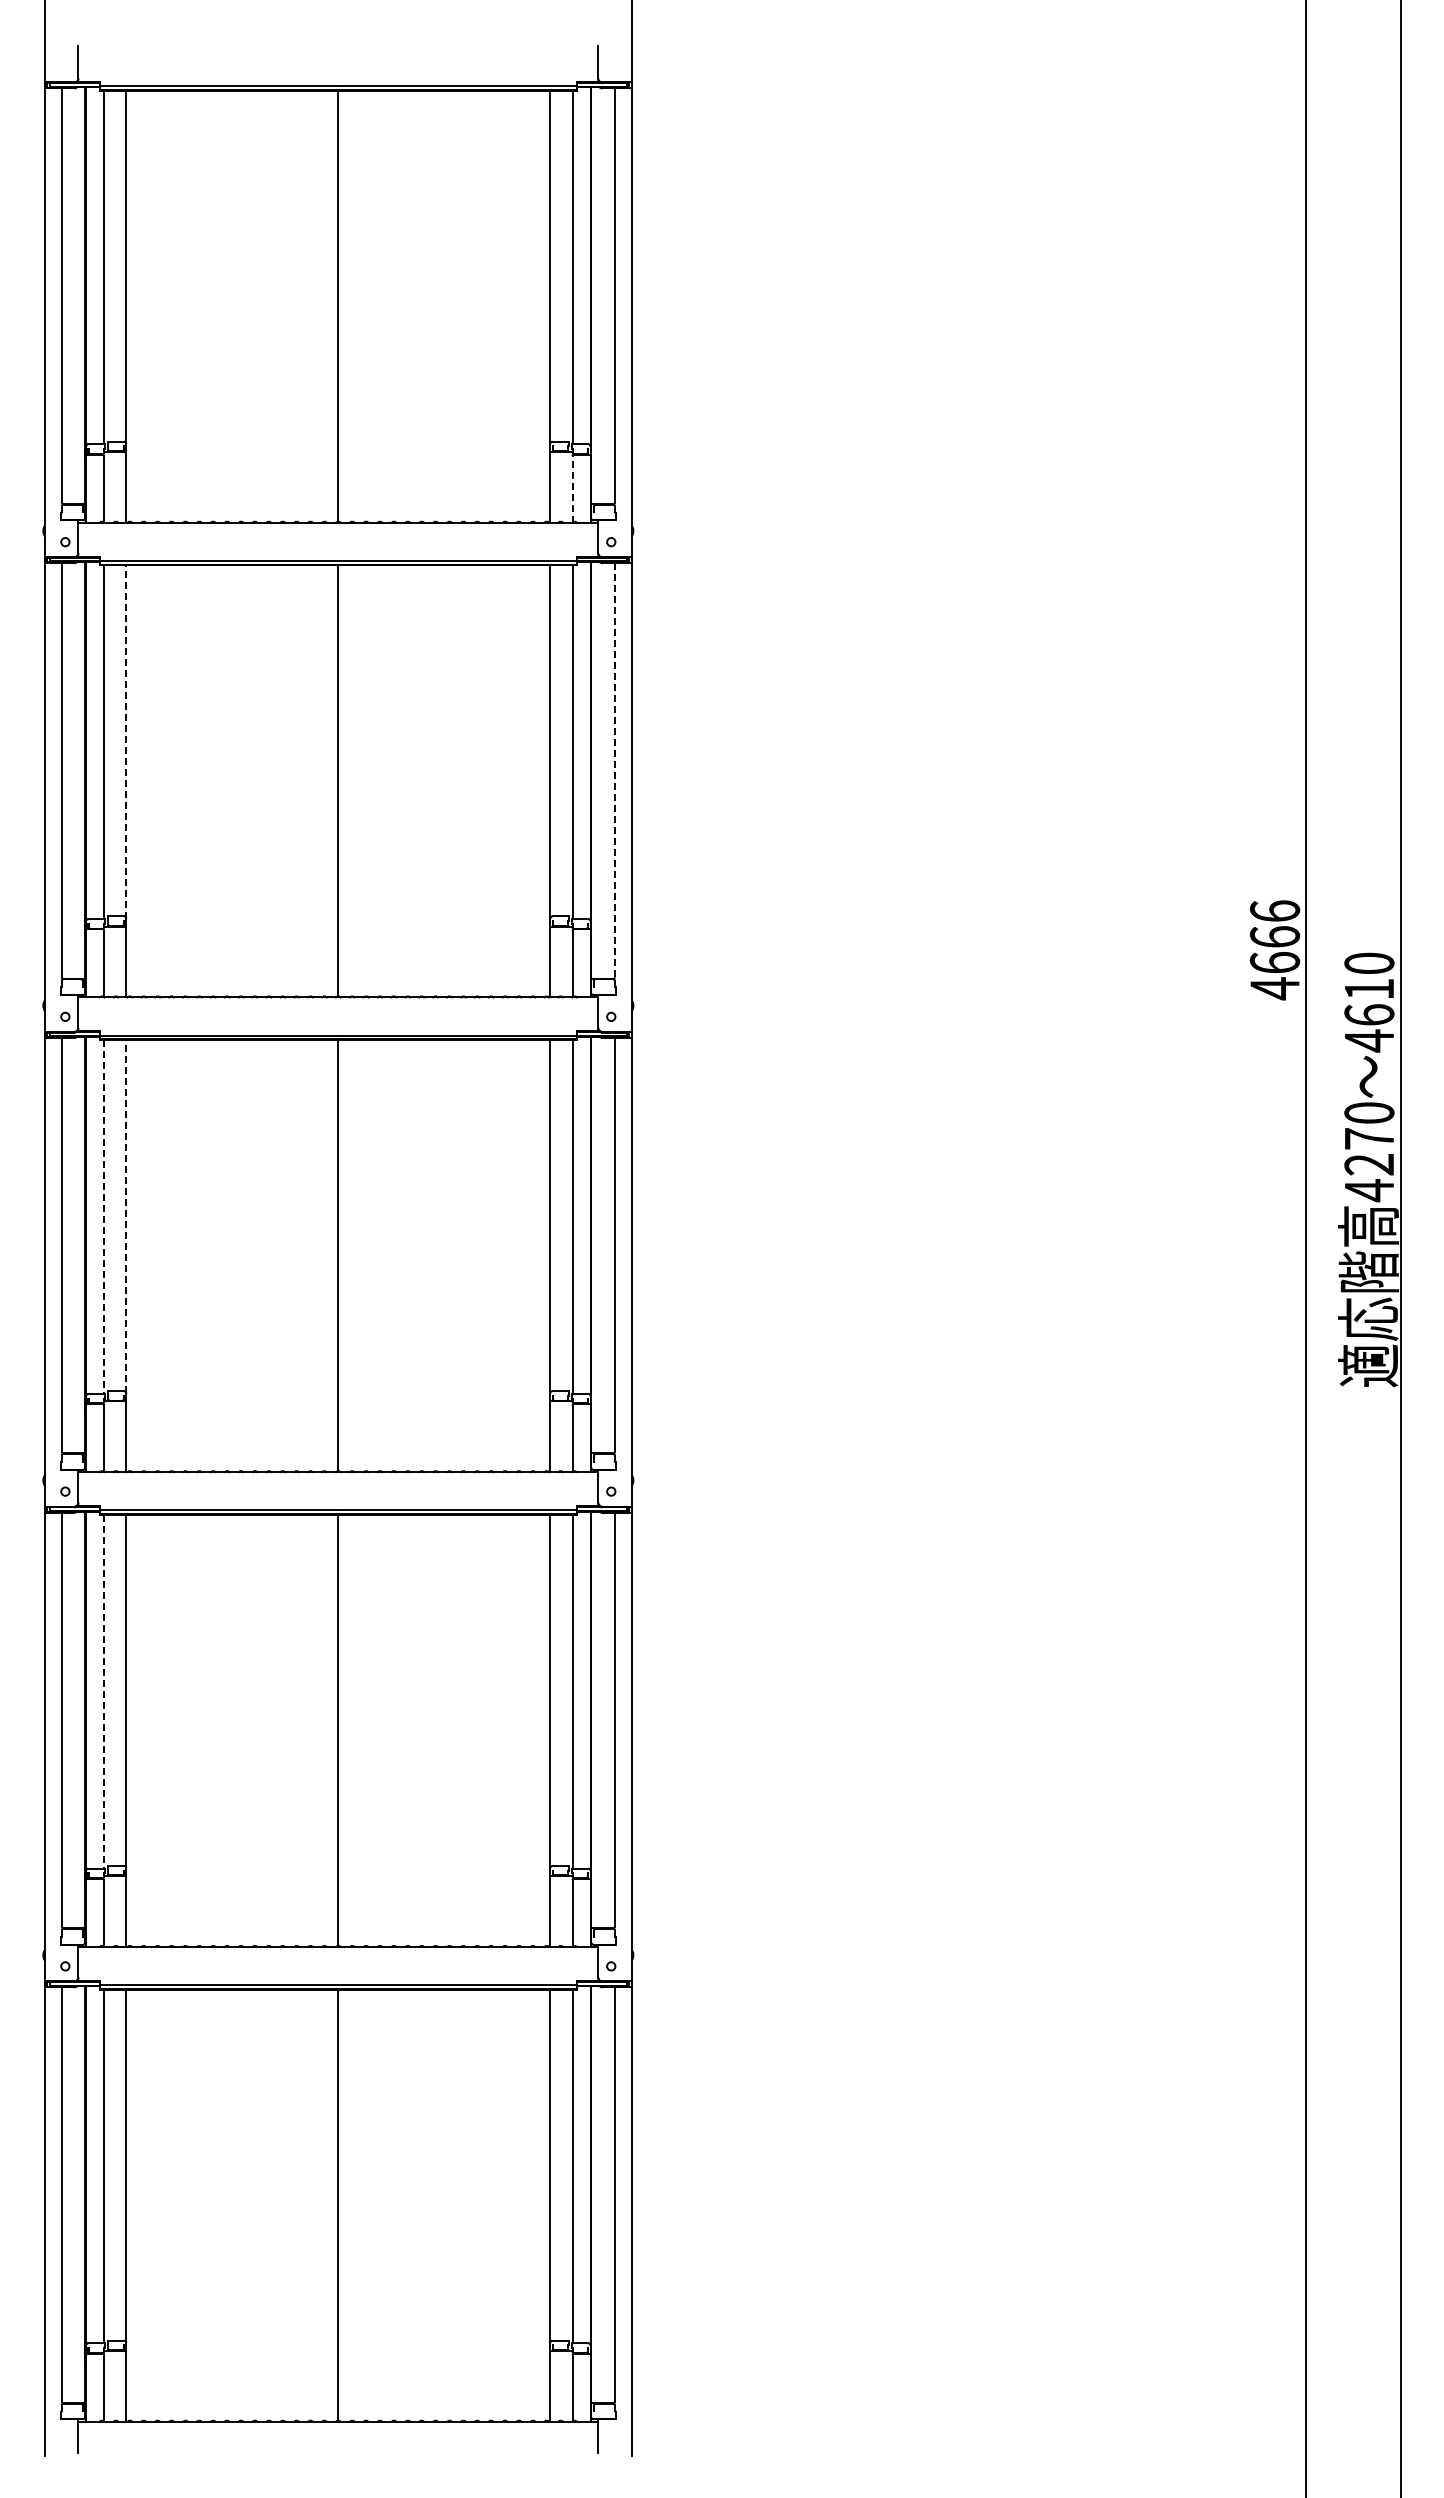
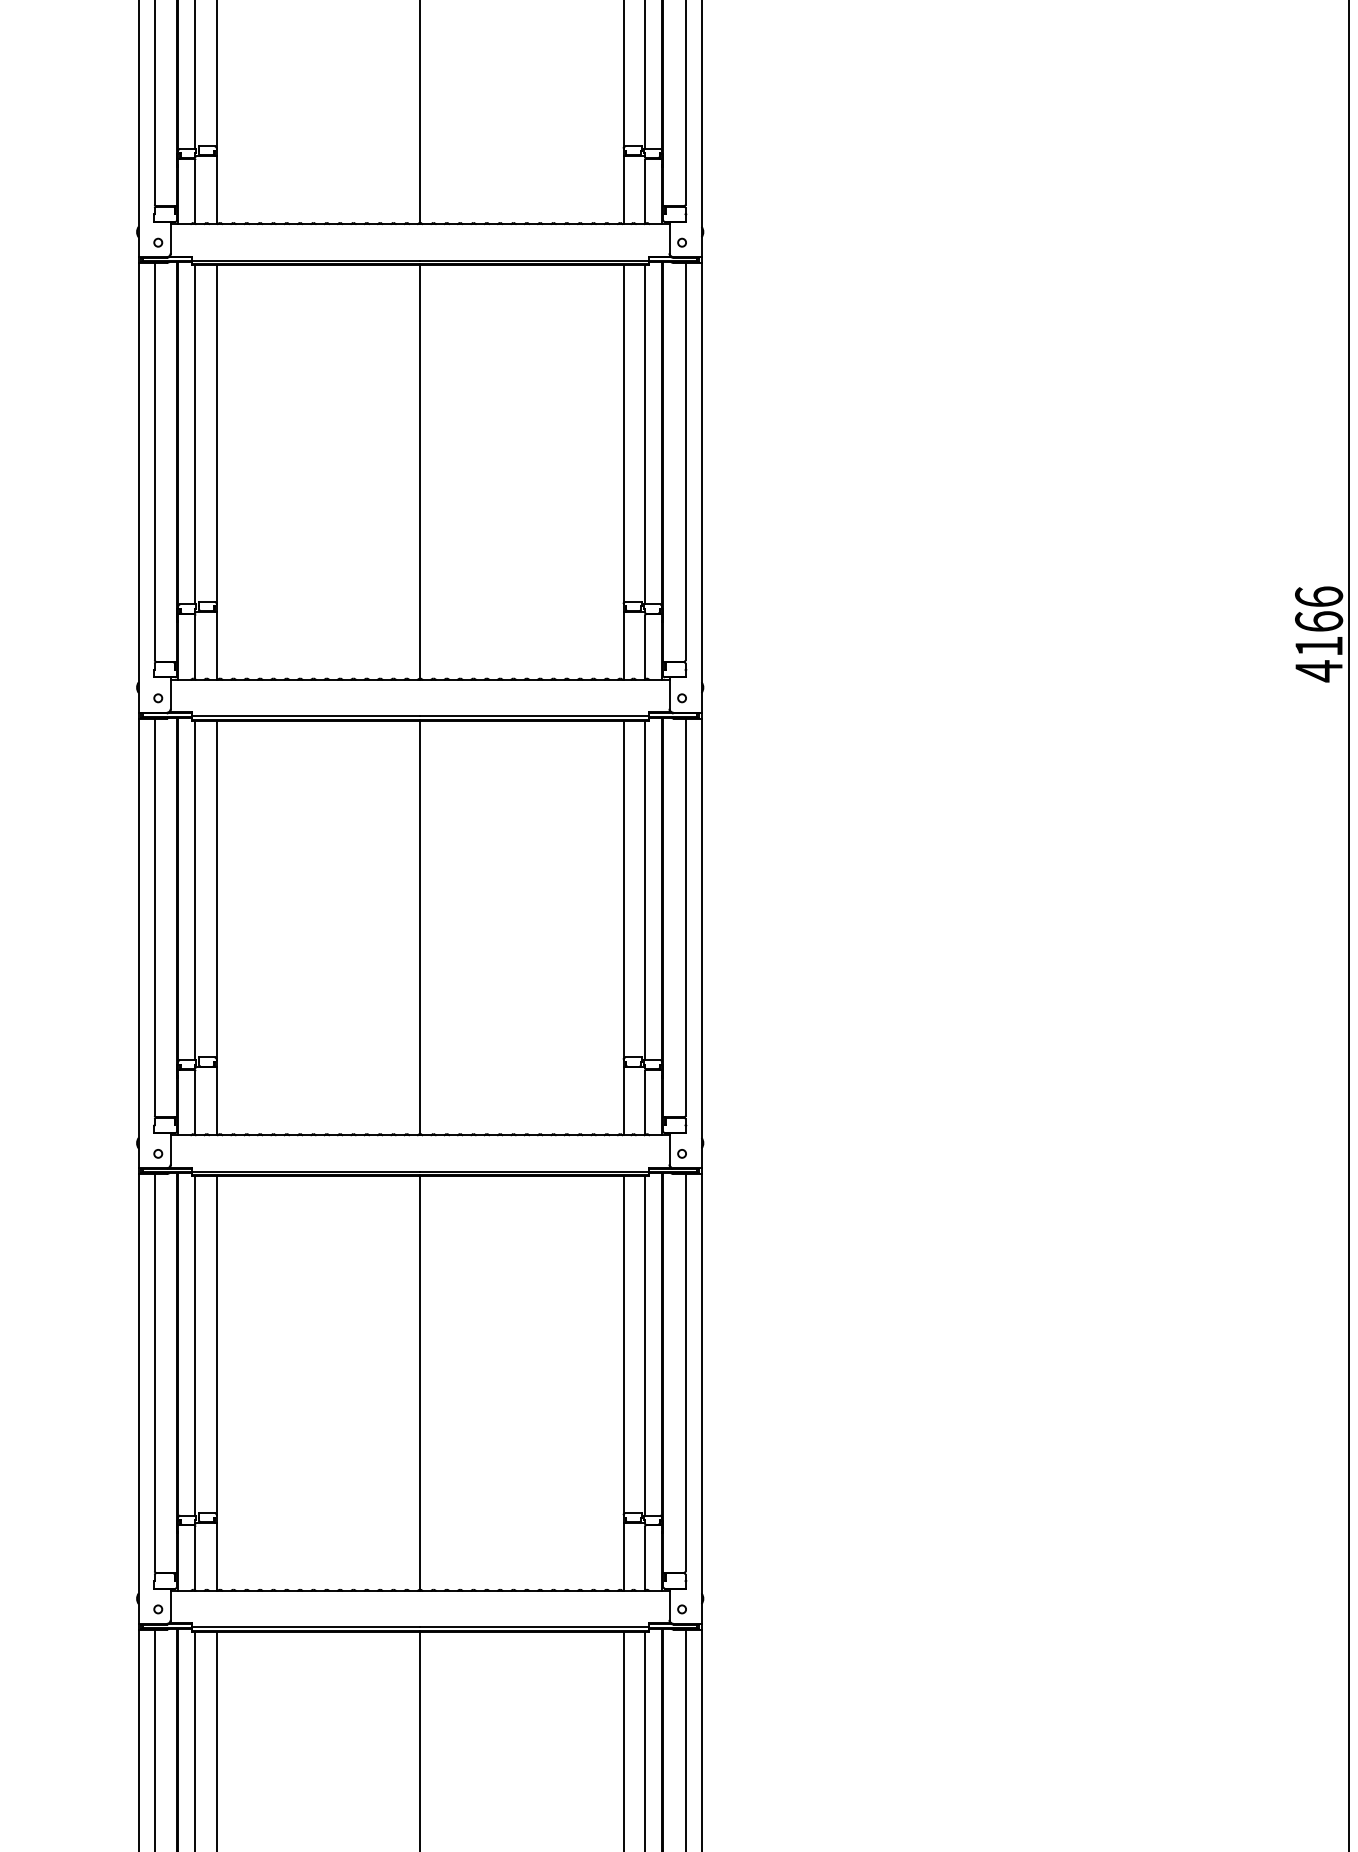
line: (572, 488) -> (644, 191), dashed -> solid
line: (126, 742) -> (216, 434), dashed -> solid
line: (614, 770) -> (685, 461), dashed -> solid
text: (1275, 962) -> (1319, 646), 4666 -> 4166
line: (126, 1216) -> (216, 889), dashed -> solid
line: (104, 1217) -> (195, 890), dashed -> solid
line: (104, 1691) -> (195, 1345), dashed -> solid

